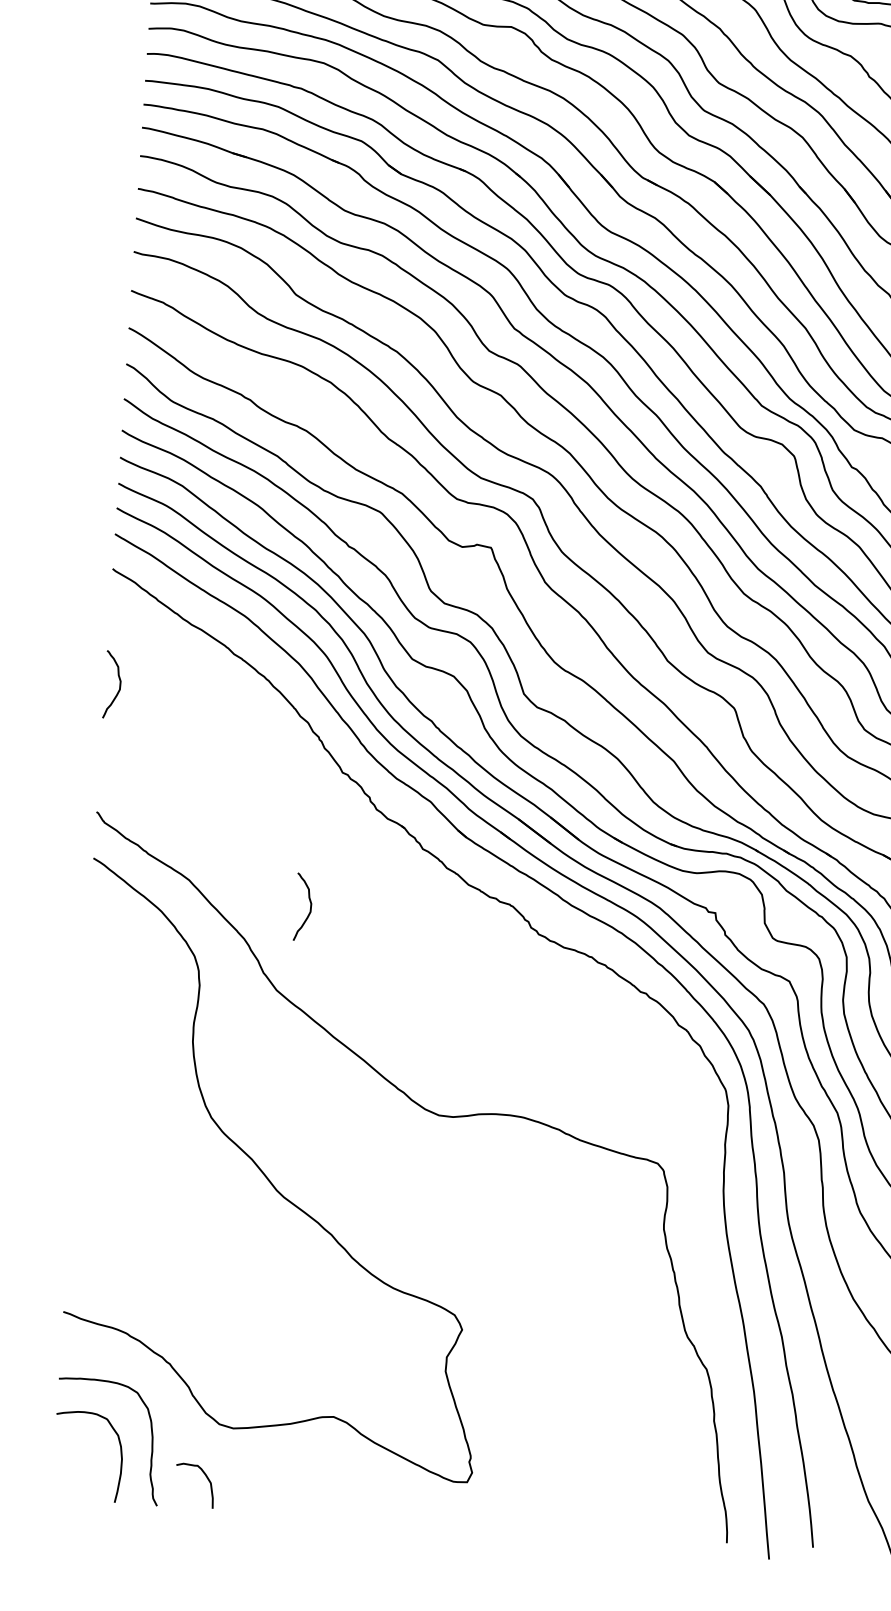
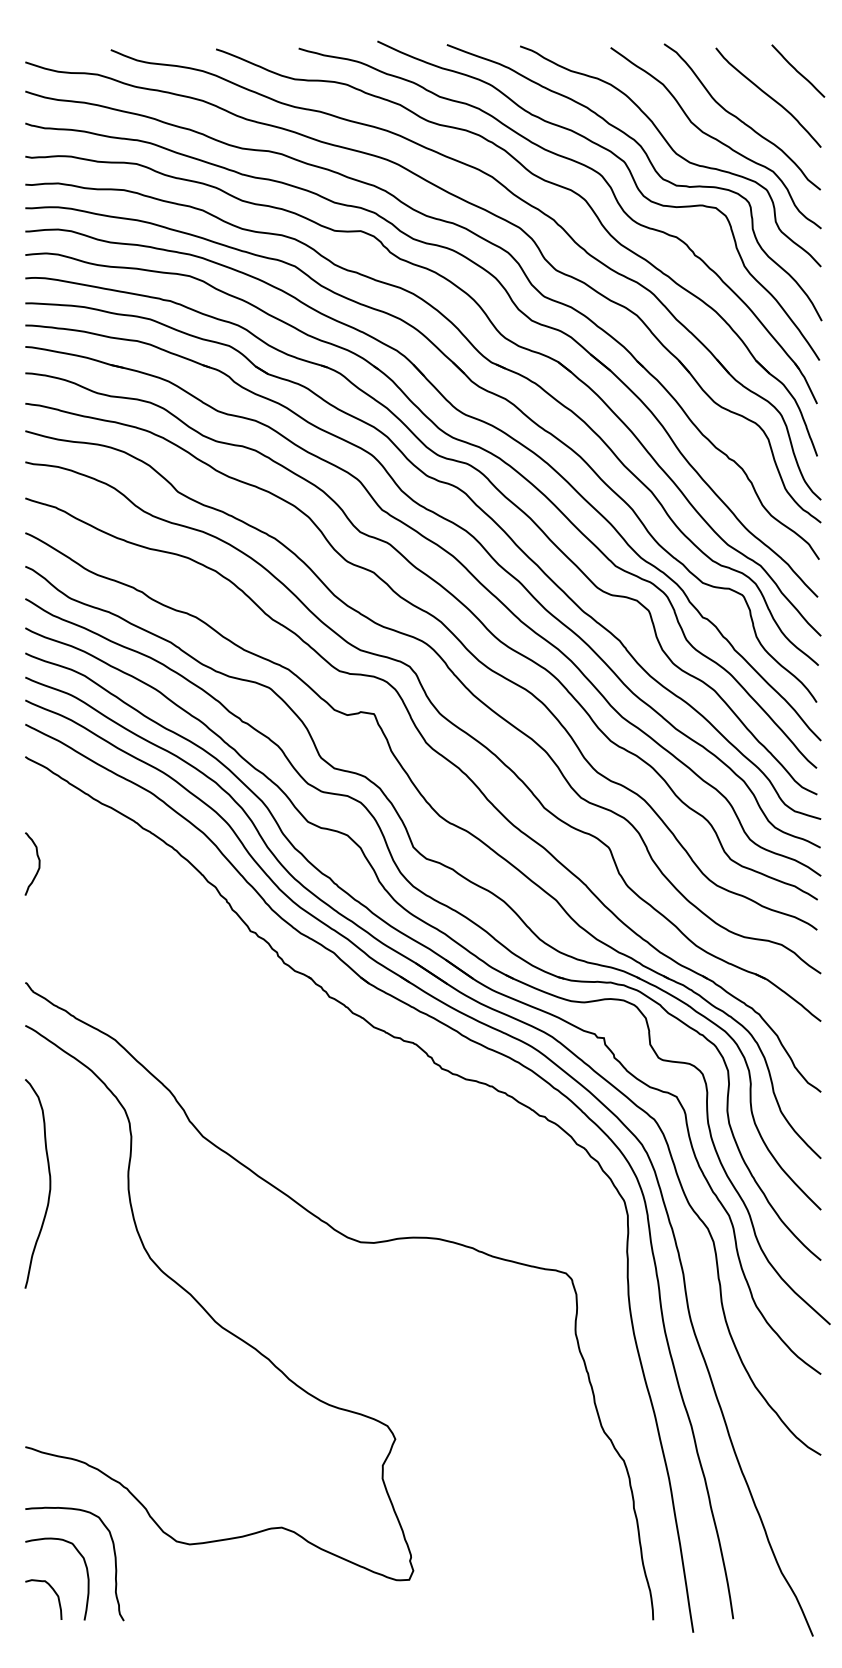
curve: (309, 907) -> (228, 1057), removed
curve: (108, 1029) -> (49, 1183), added
curve: (205, 1476) -> (52, 1590), moved

